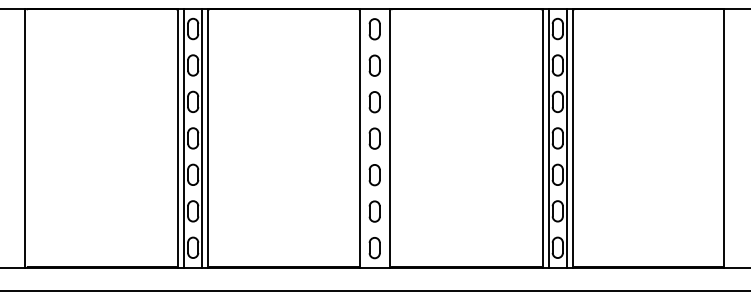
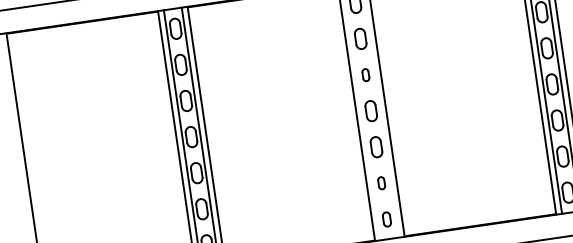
part: (374, 102) -> (365, 75), size x0.6
part: (374, 211) -> (381, 183), size x0.6
part: (374, 248) -> (386, 219), size x0.7

